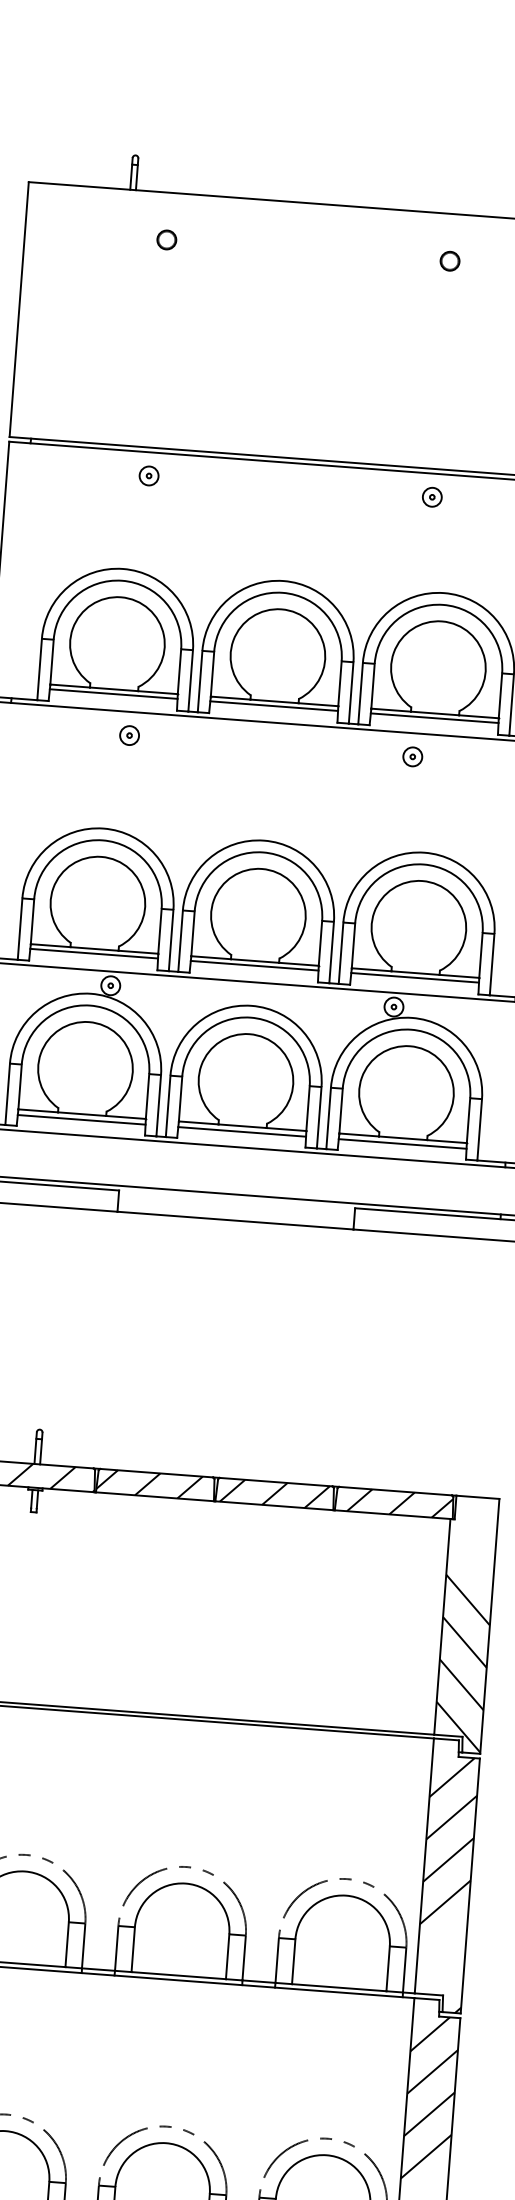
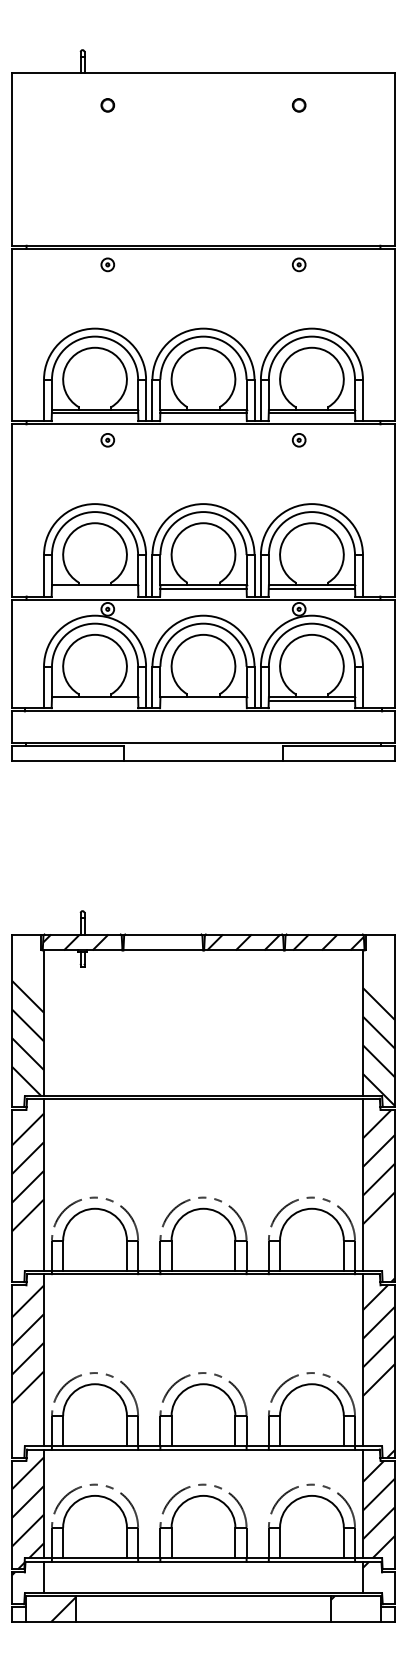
line: (93, 953) -> (94, 588), removed
line: (80, 1119) -> (94, 700), removed
line: (242, 1131) -> (203, 700), removed
hatch: (148, 1484) -> (158, 942), removed

